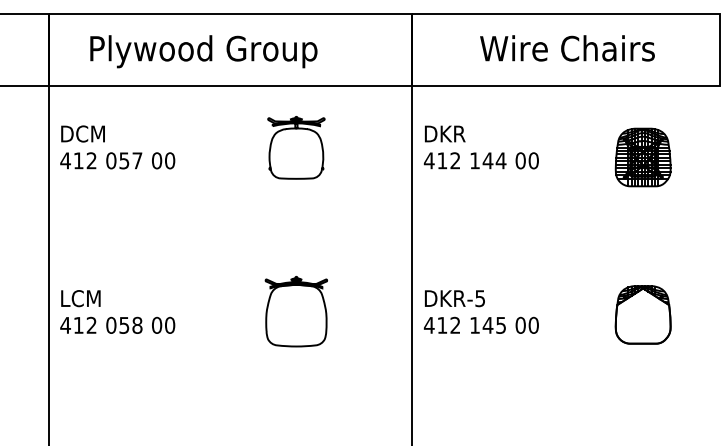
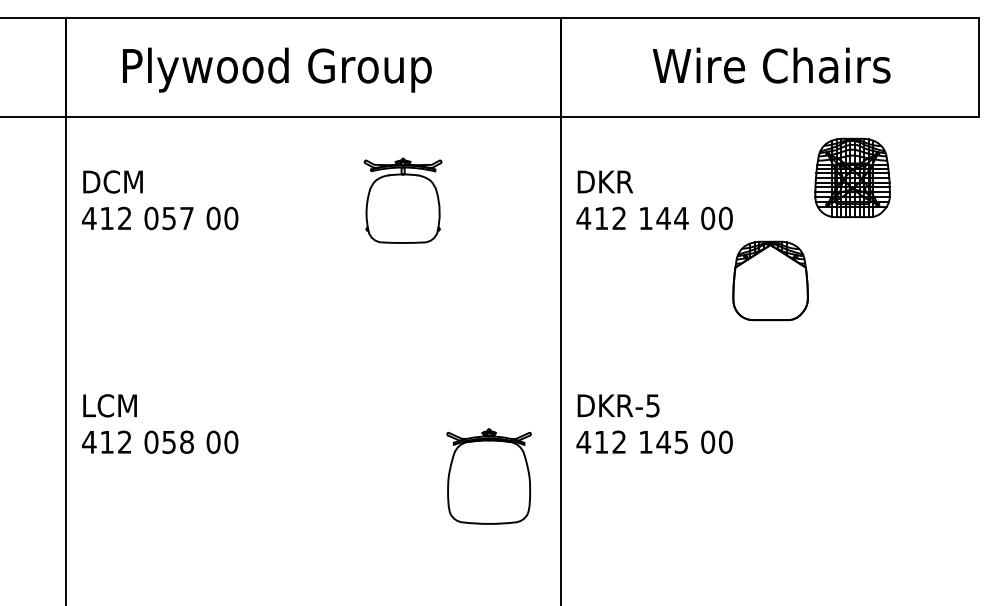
part: (643, 157) -> (852, 177), moved
part: (295, 311) -> (488, 476), moved
part: (643, 314) -> (770, 280), moved

